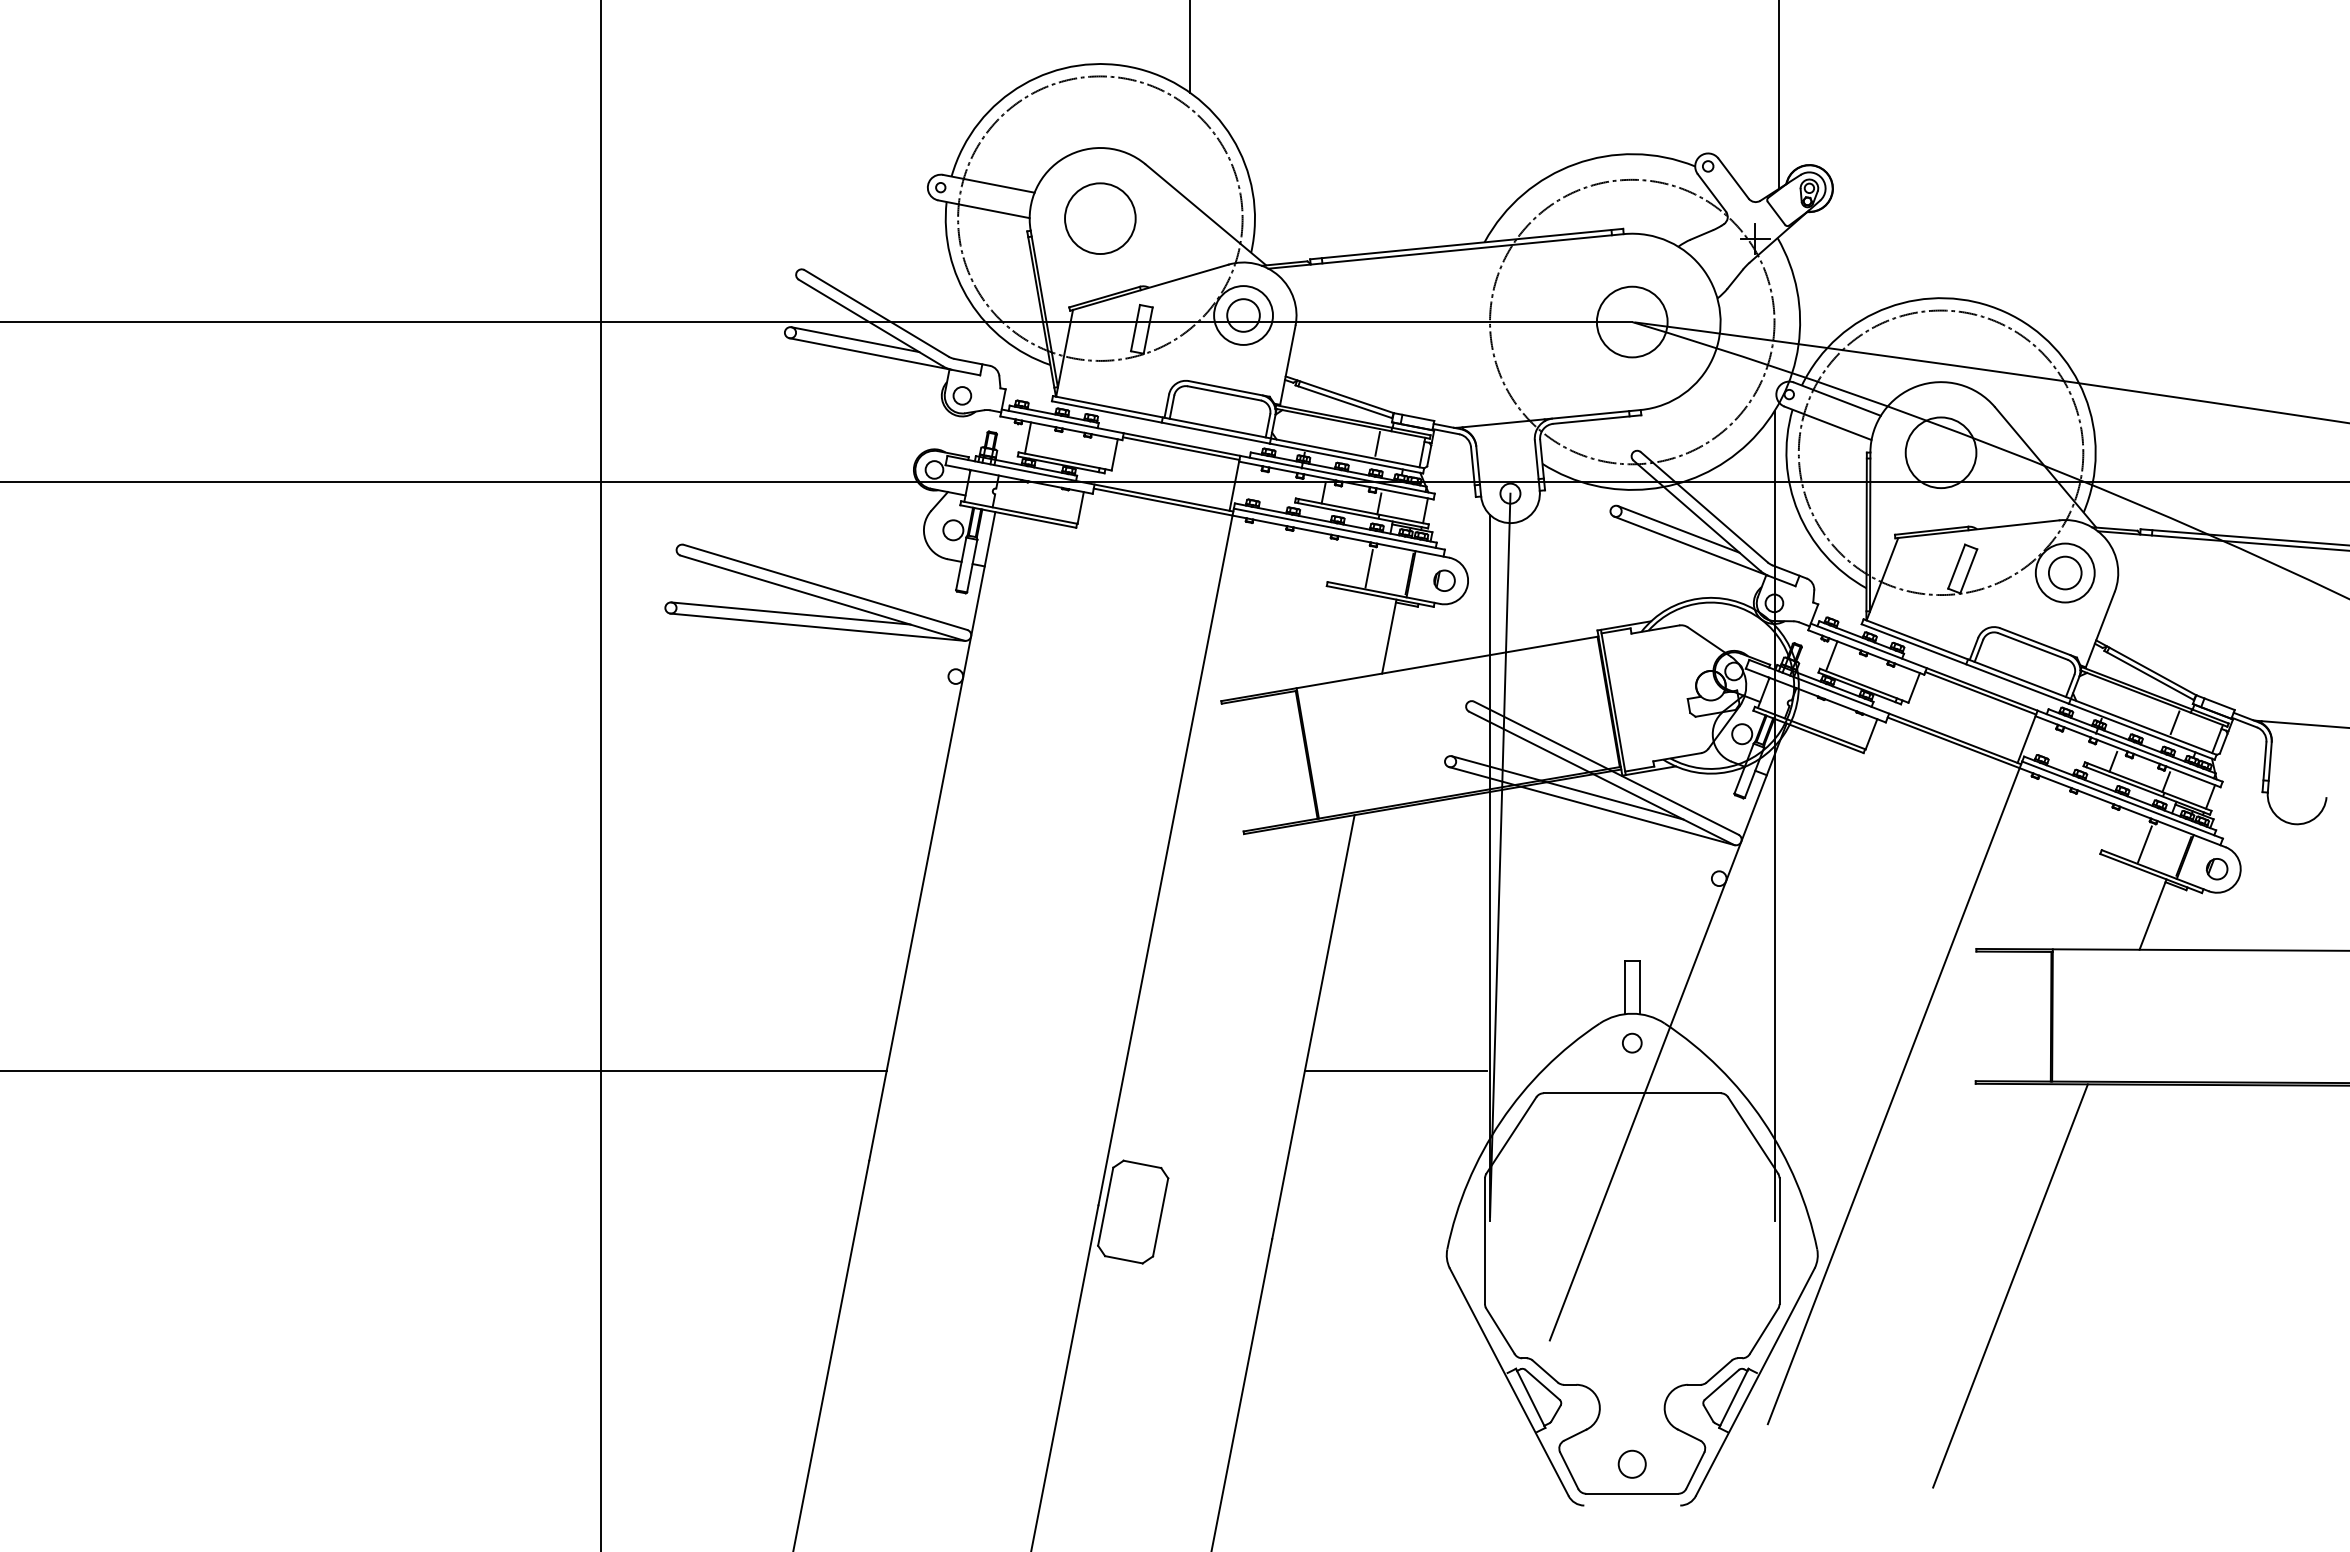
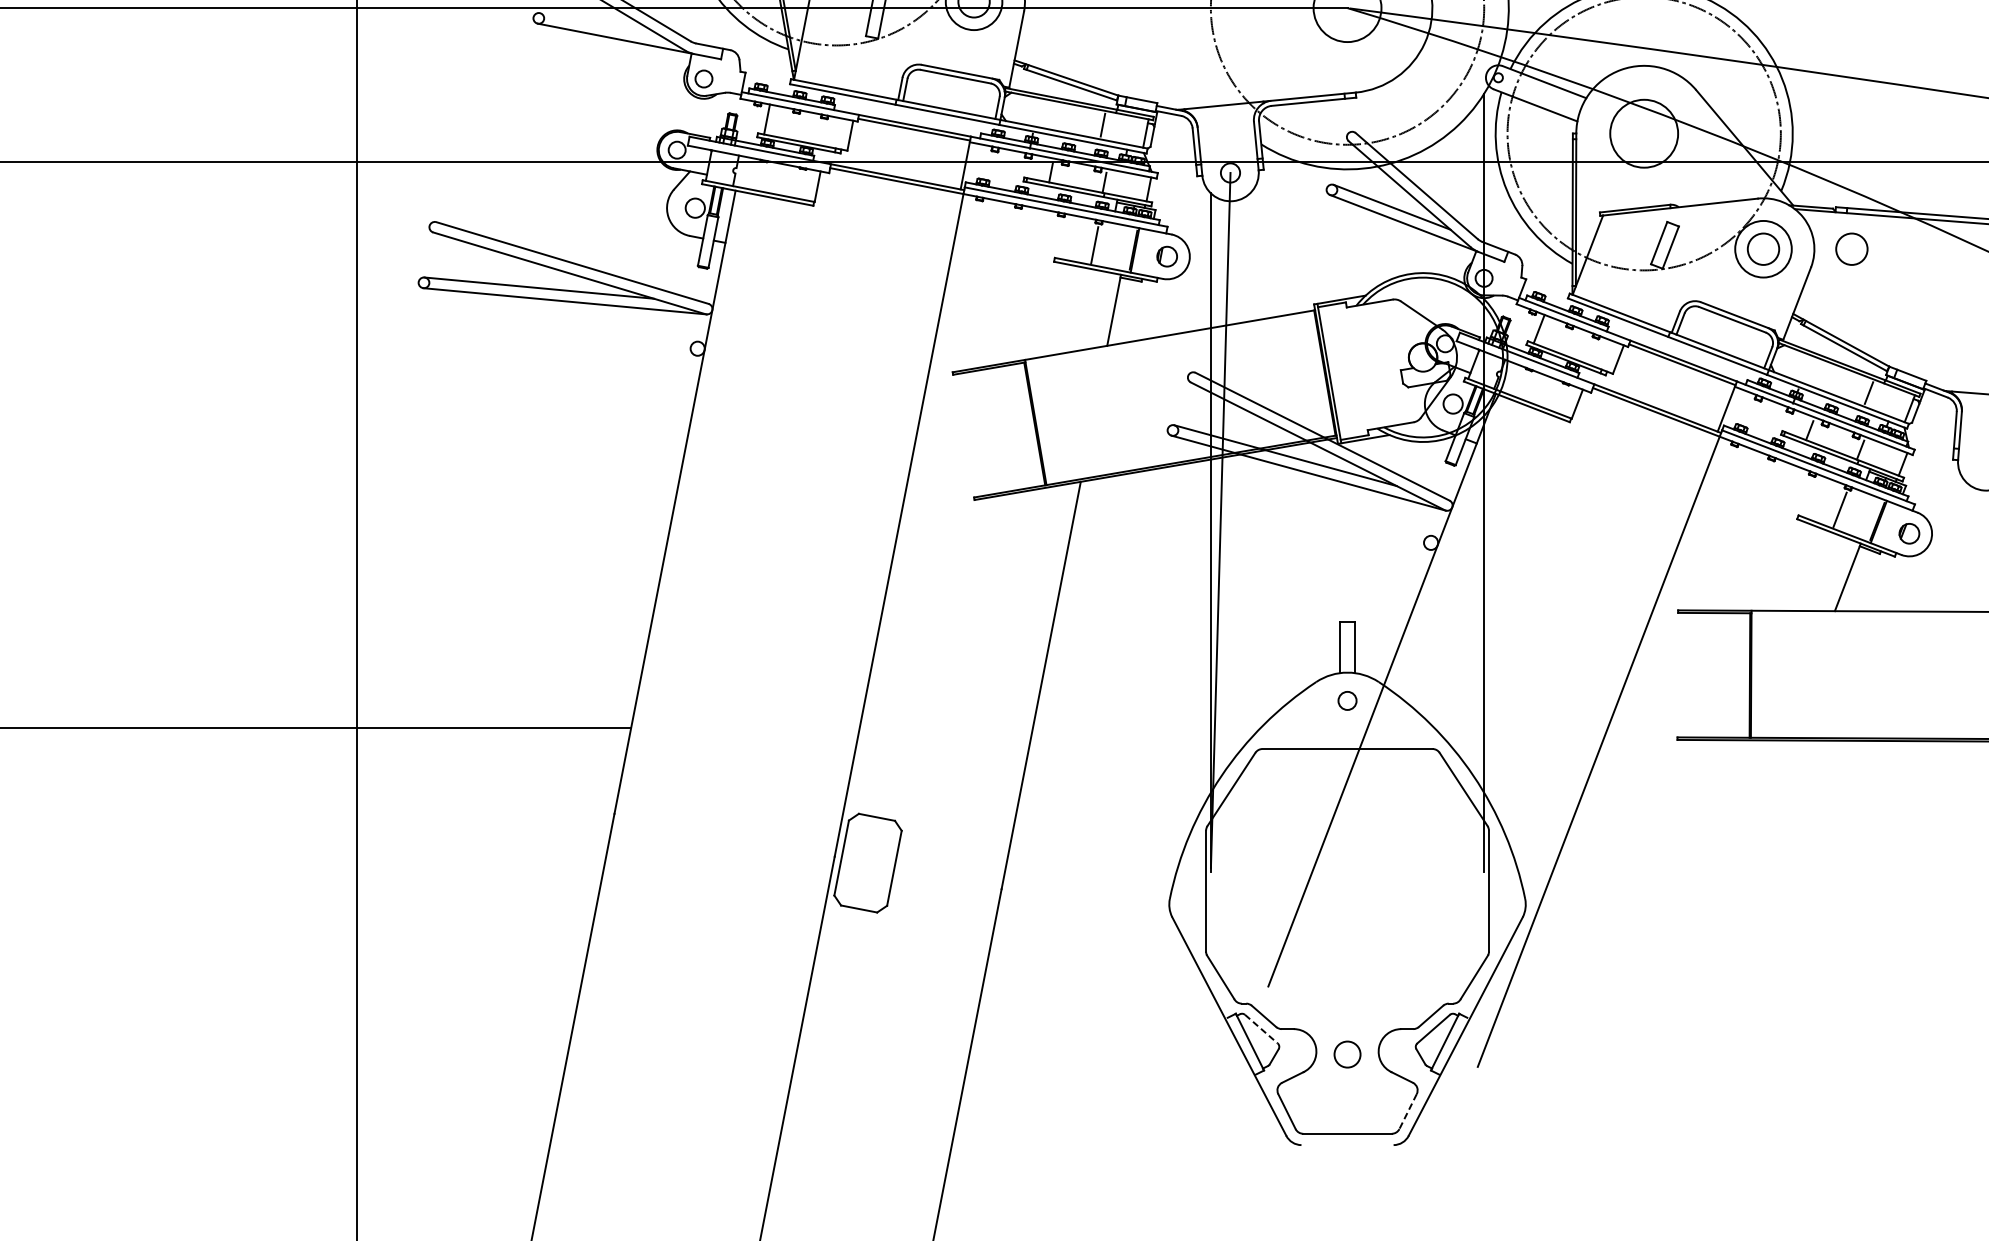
line: (855, 339) -> (601, 24), removed
circle: (2157, 572) -> (1852, 248), added
line: (1395, 1071) -> (1120, 728), removed
line: (2010, 1285) -> (1710, 933), removed
line: (1542, 1384) -> (1261, 1028), solid -> dashed
circle: (1631, 1463) -> (1346, 1053), moved
line: (1695, 1471) -> (1408, 1112), solid -> dashed

